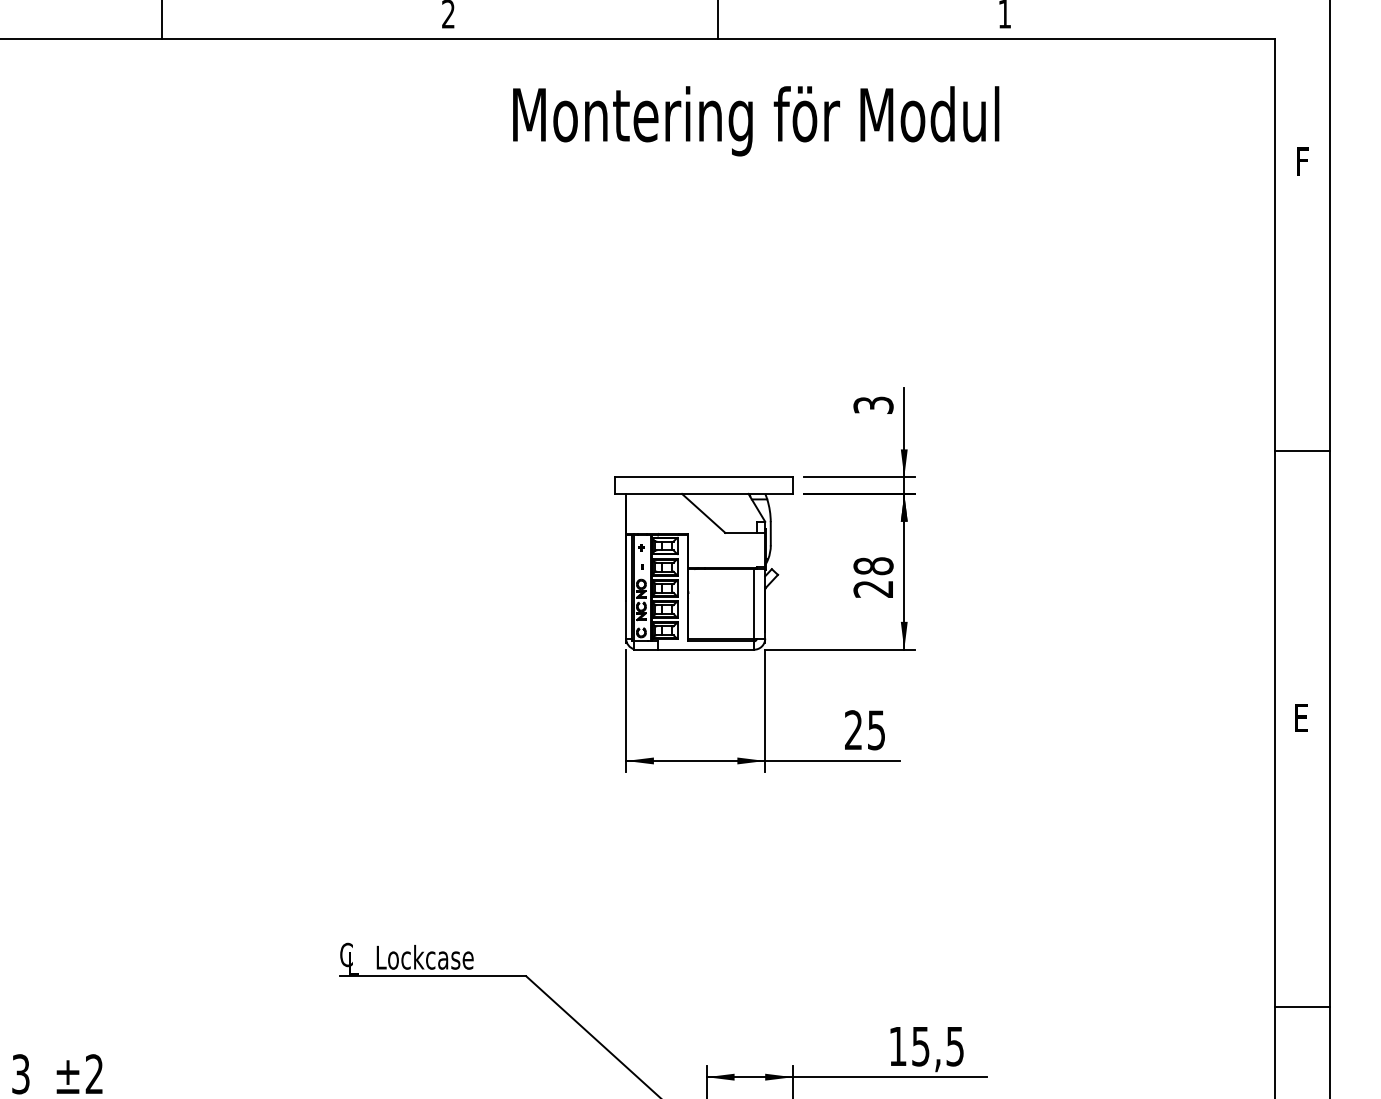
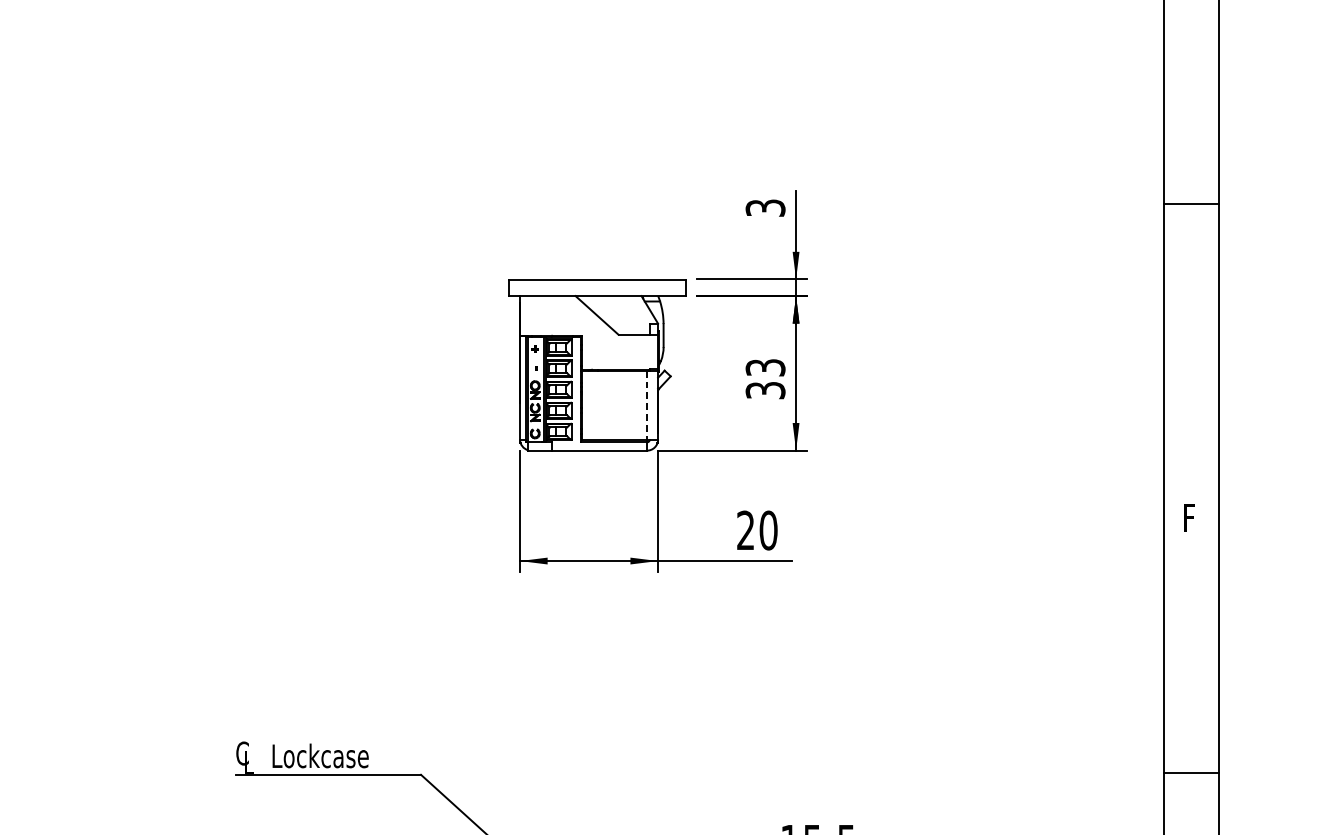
line: (1302, 451) -> (1191, 204), moved
text: (873, 577) -> (765, 378), 28 -> 33
line: (754, 603) -> (647, 404), solid -> dashed
text: (1302, 717) -> (1191, 517), E -> F
text: (876, 730) -> (768, 530), 25 -> 20
line: (1302, 1007) -> (1191, 772), moved

